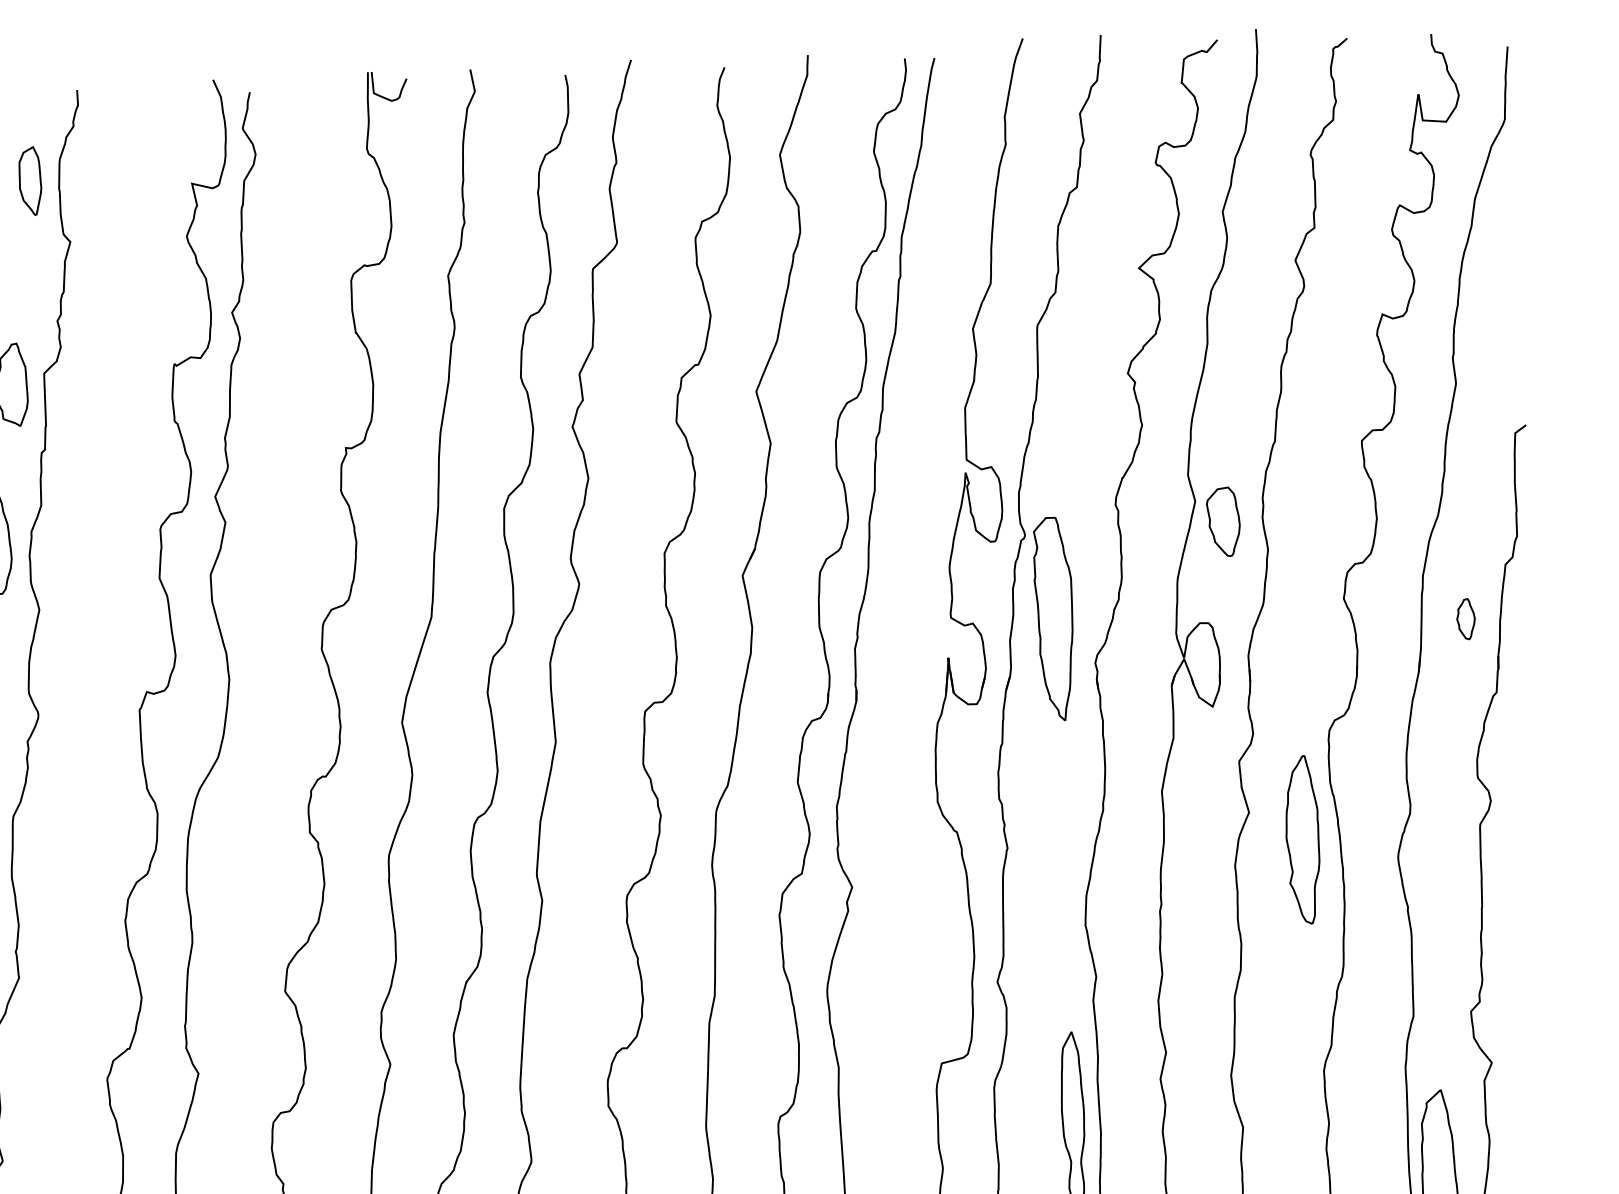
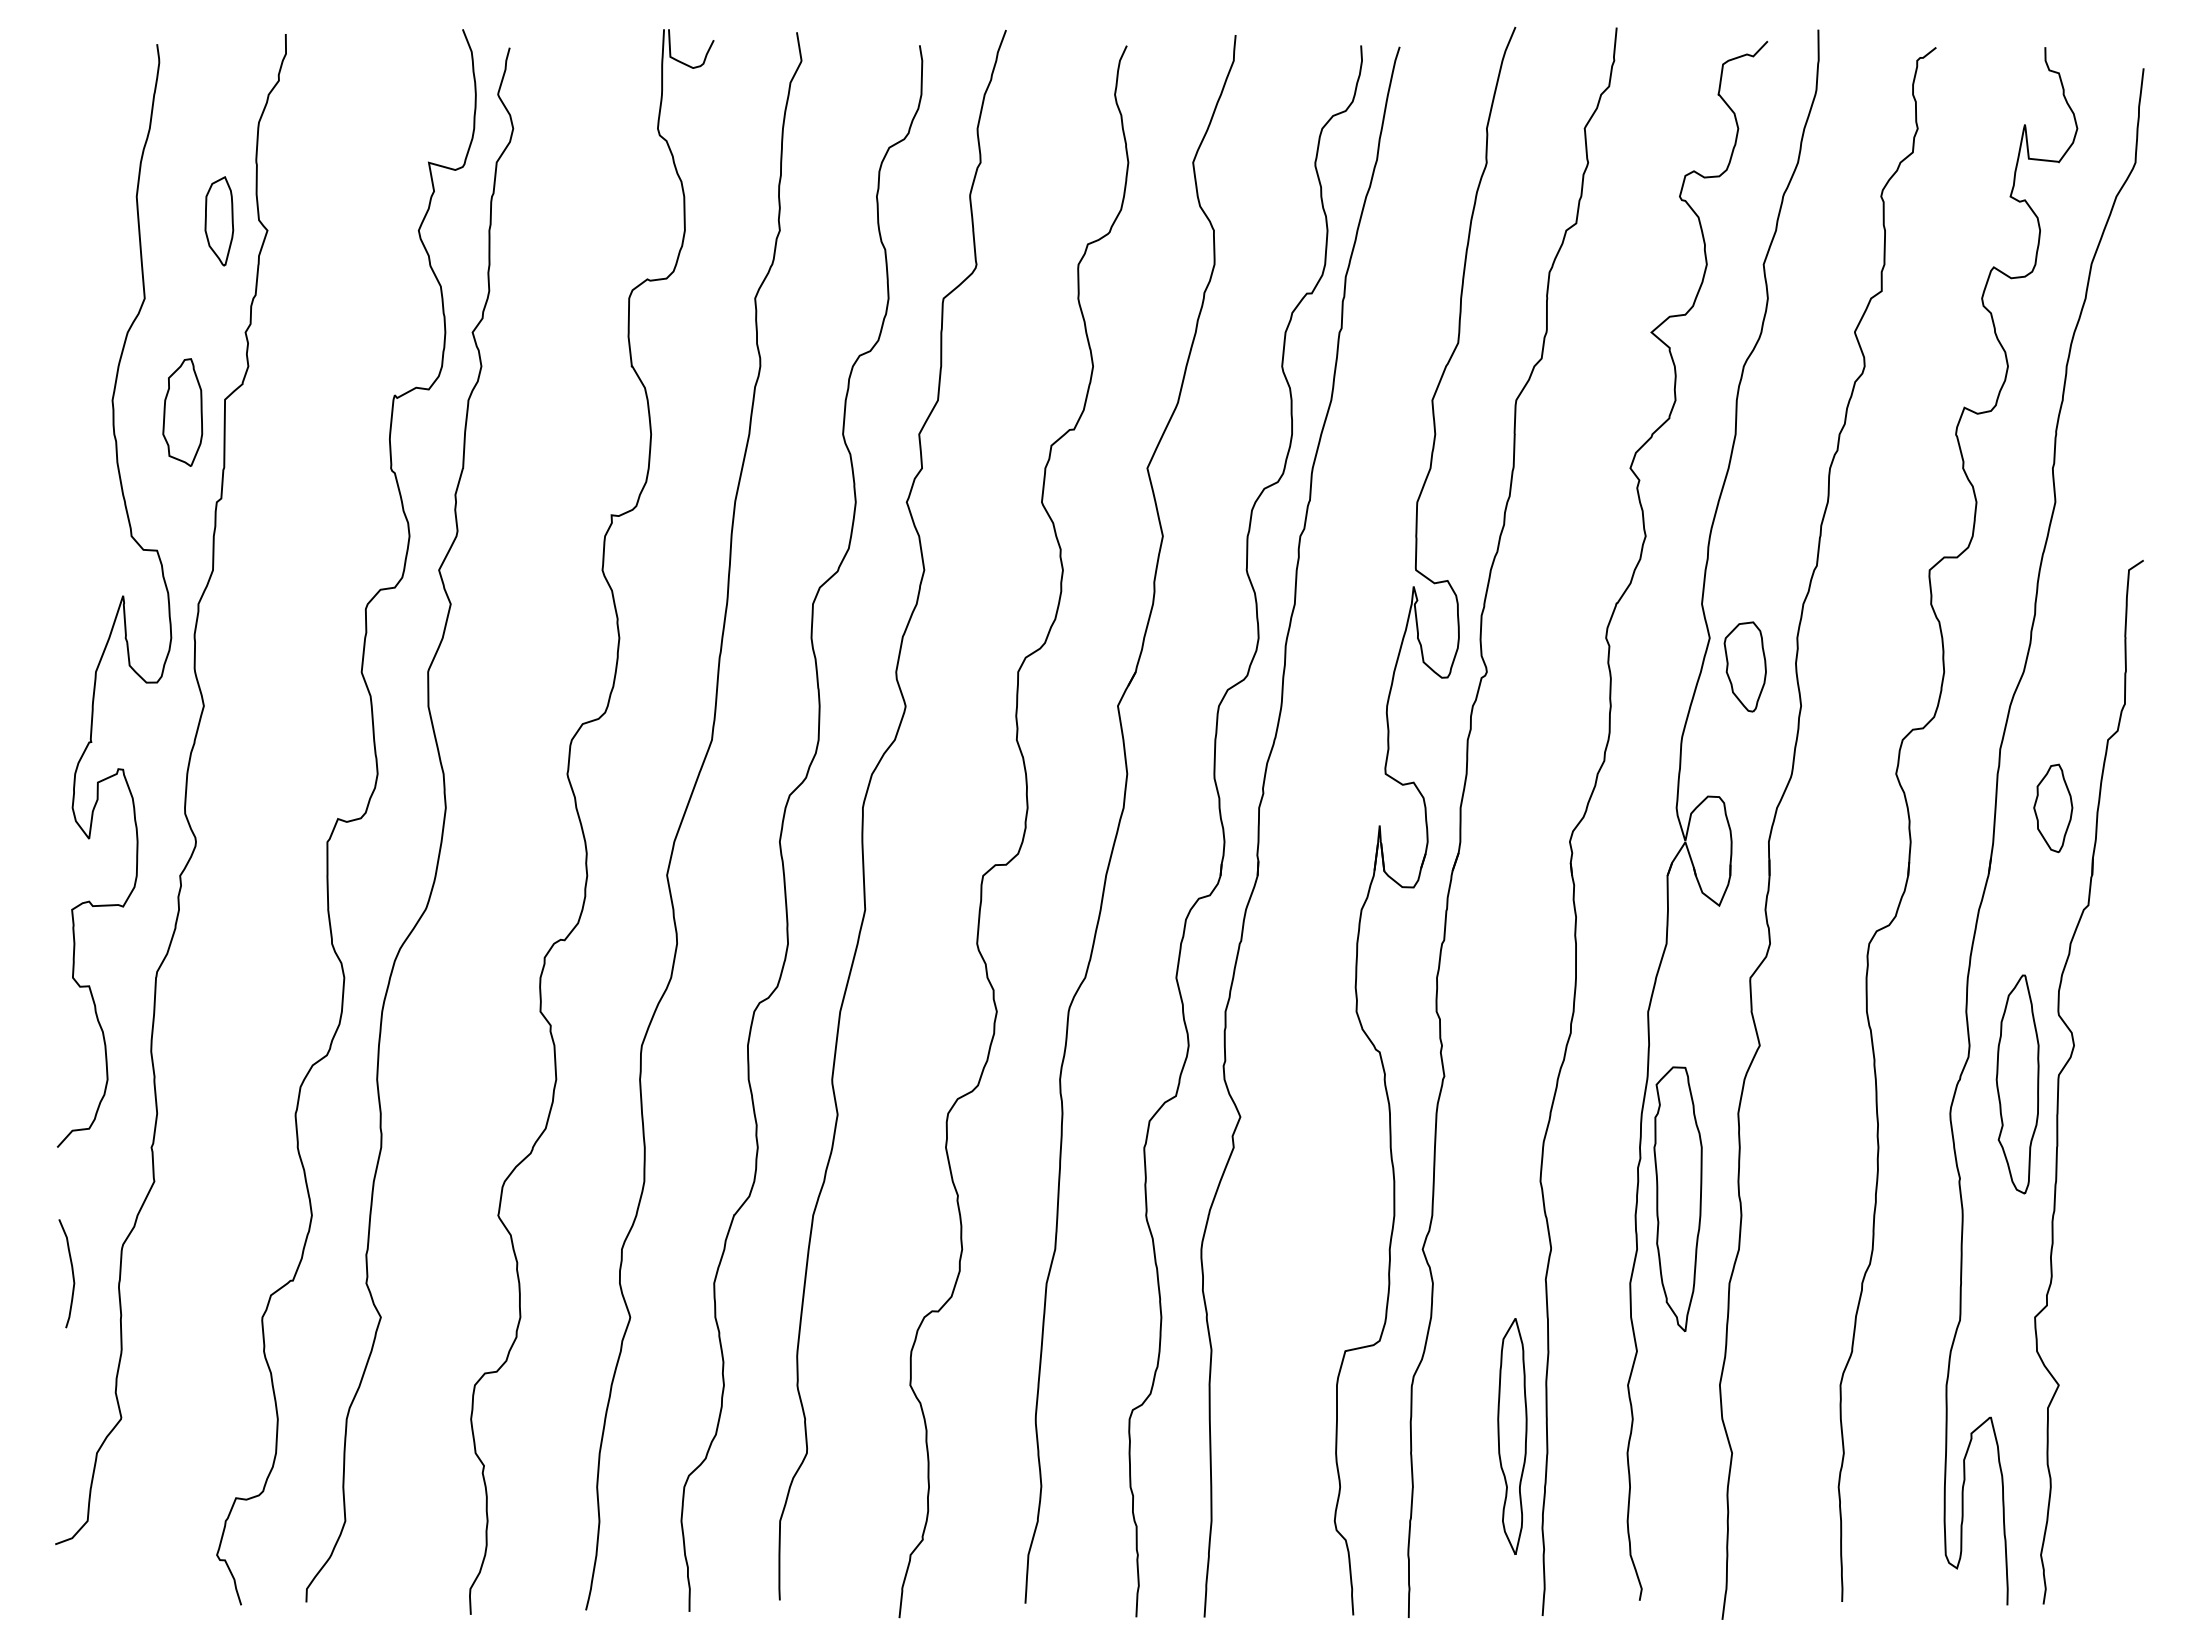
part: (30, 181) -> (219, 221), moved
part: (1054, 619) -> (1677, 1199), moved
part: (1466, 619) -> (2053, 808), size x1.67
part: (1302, 840) -> (2017, 1084), moved

